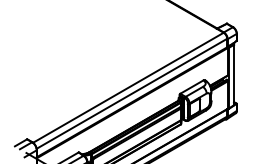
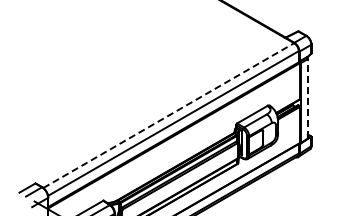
line: (233, 74) -> (307, 98), solid -> dashed
line: (128, 87) -> (168, 115), solid -> dashed

